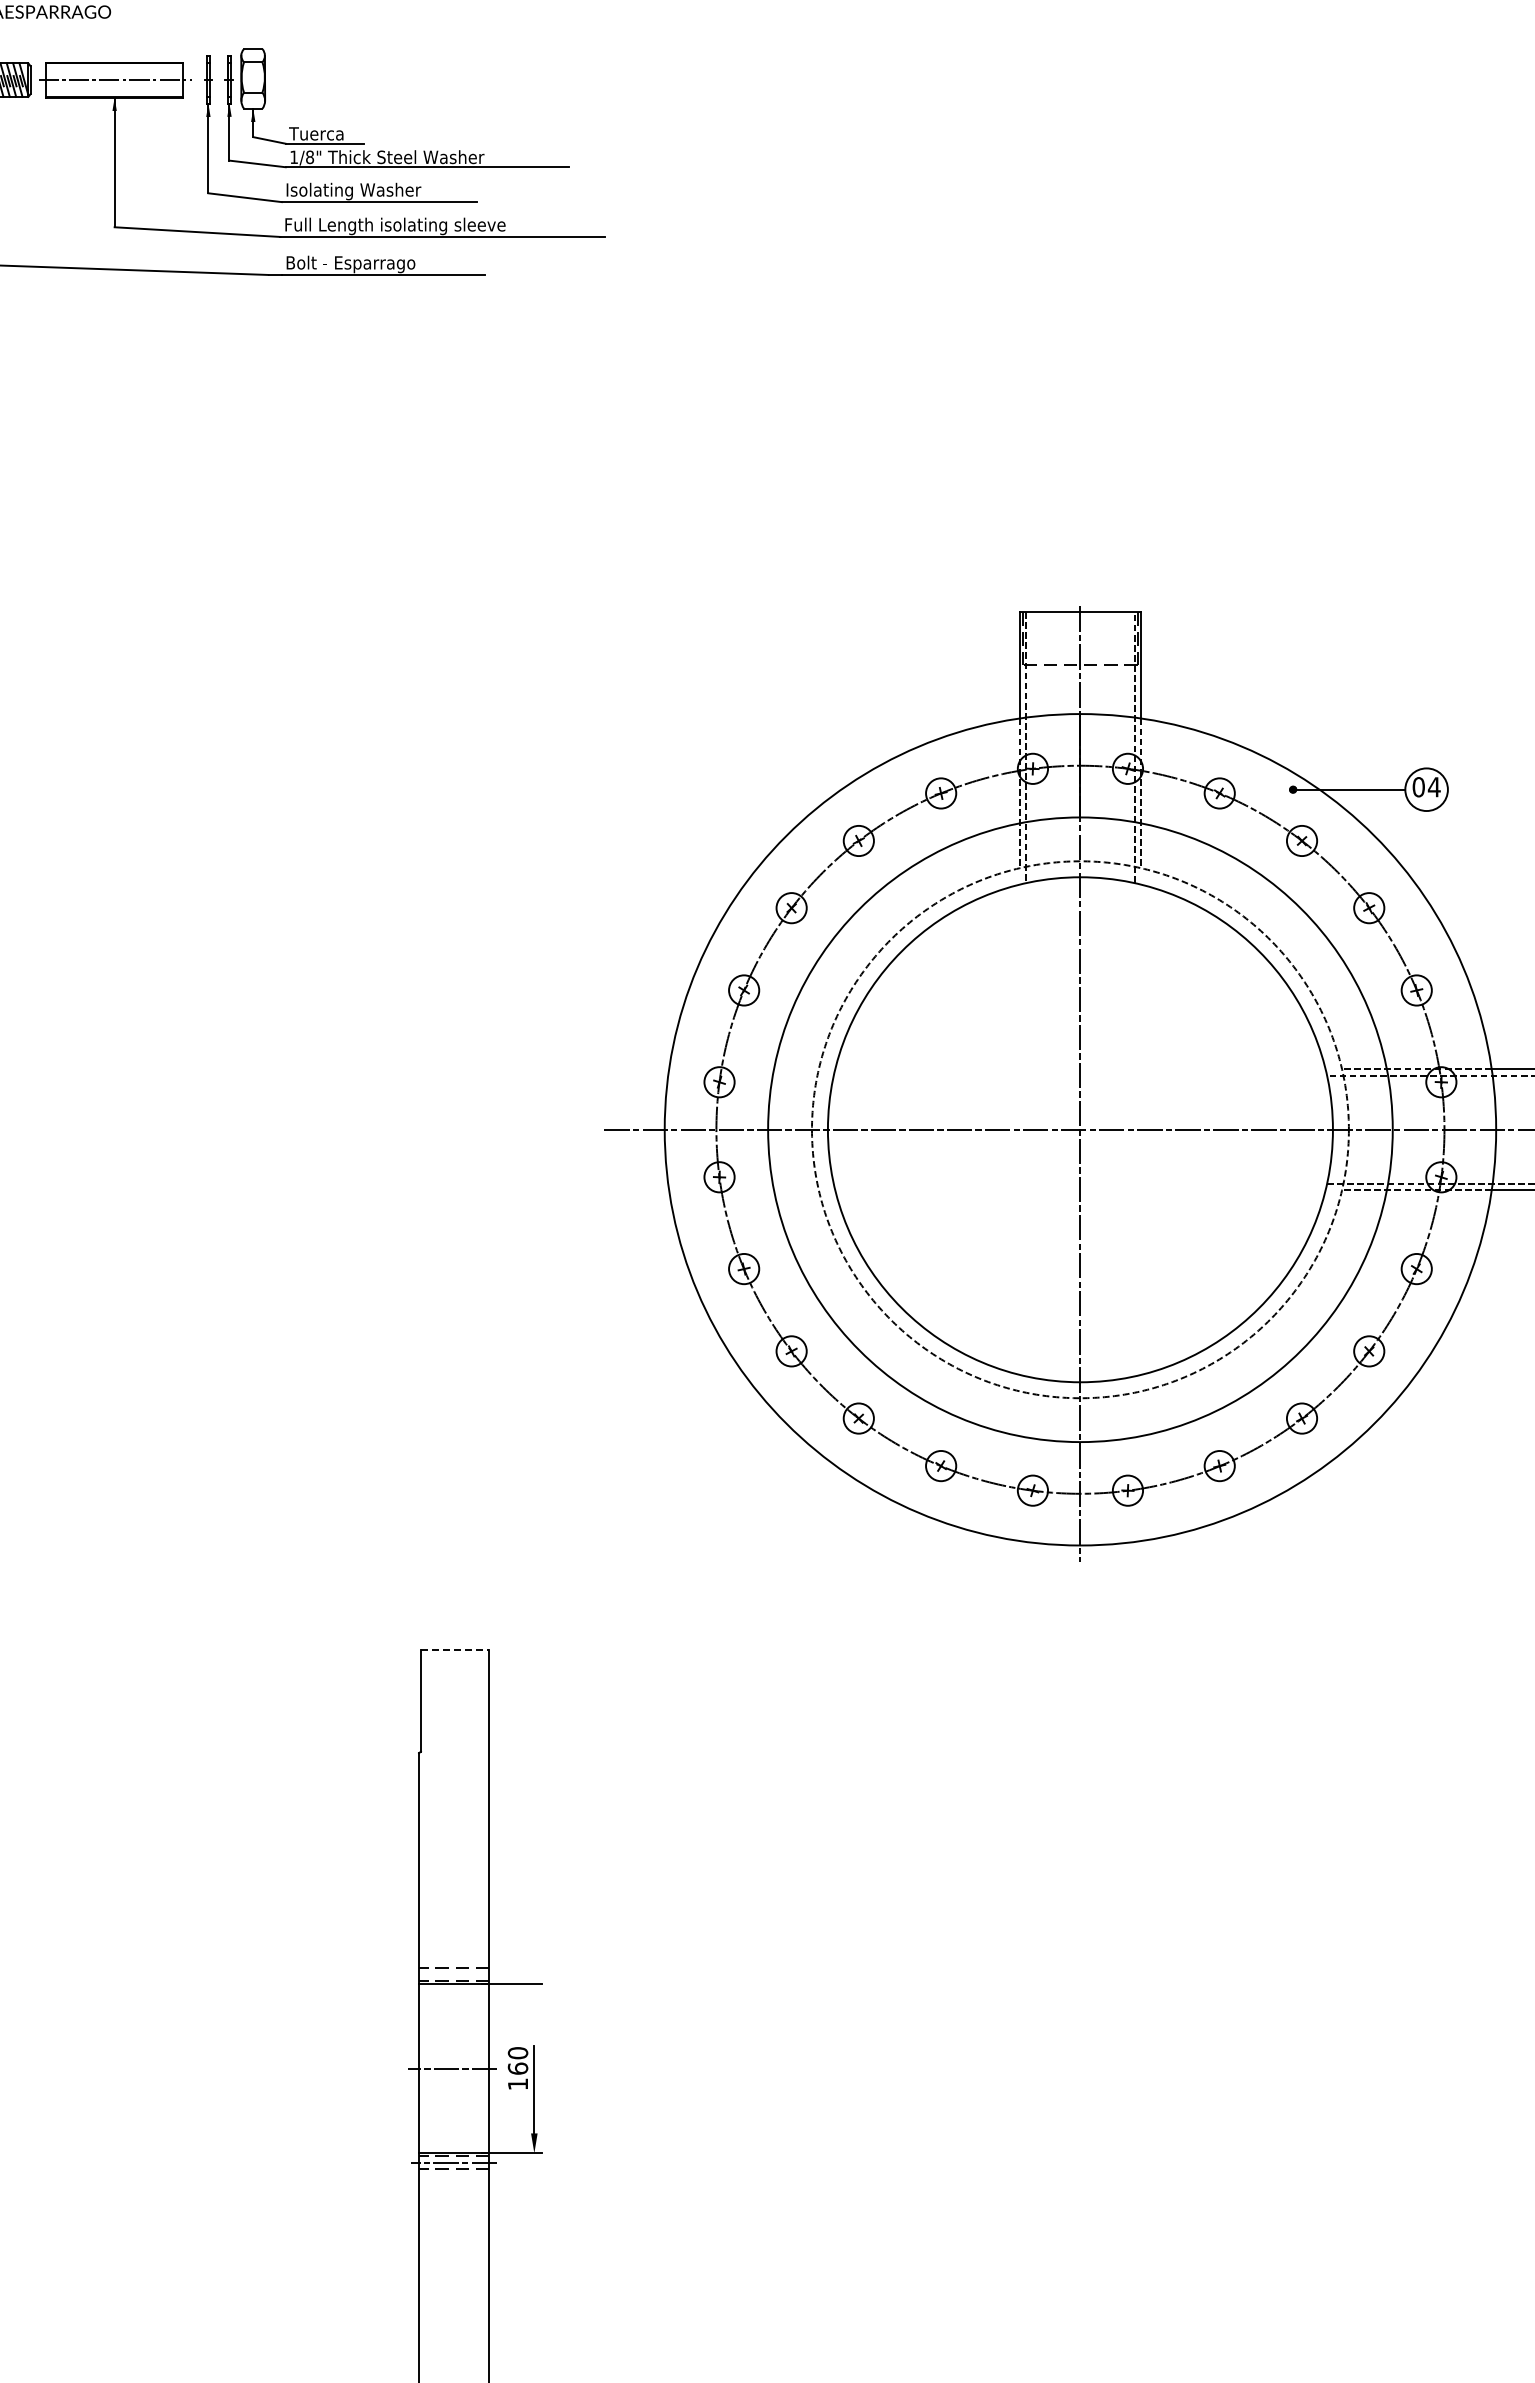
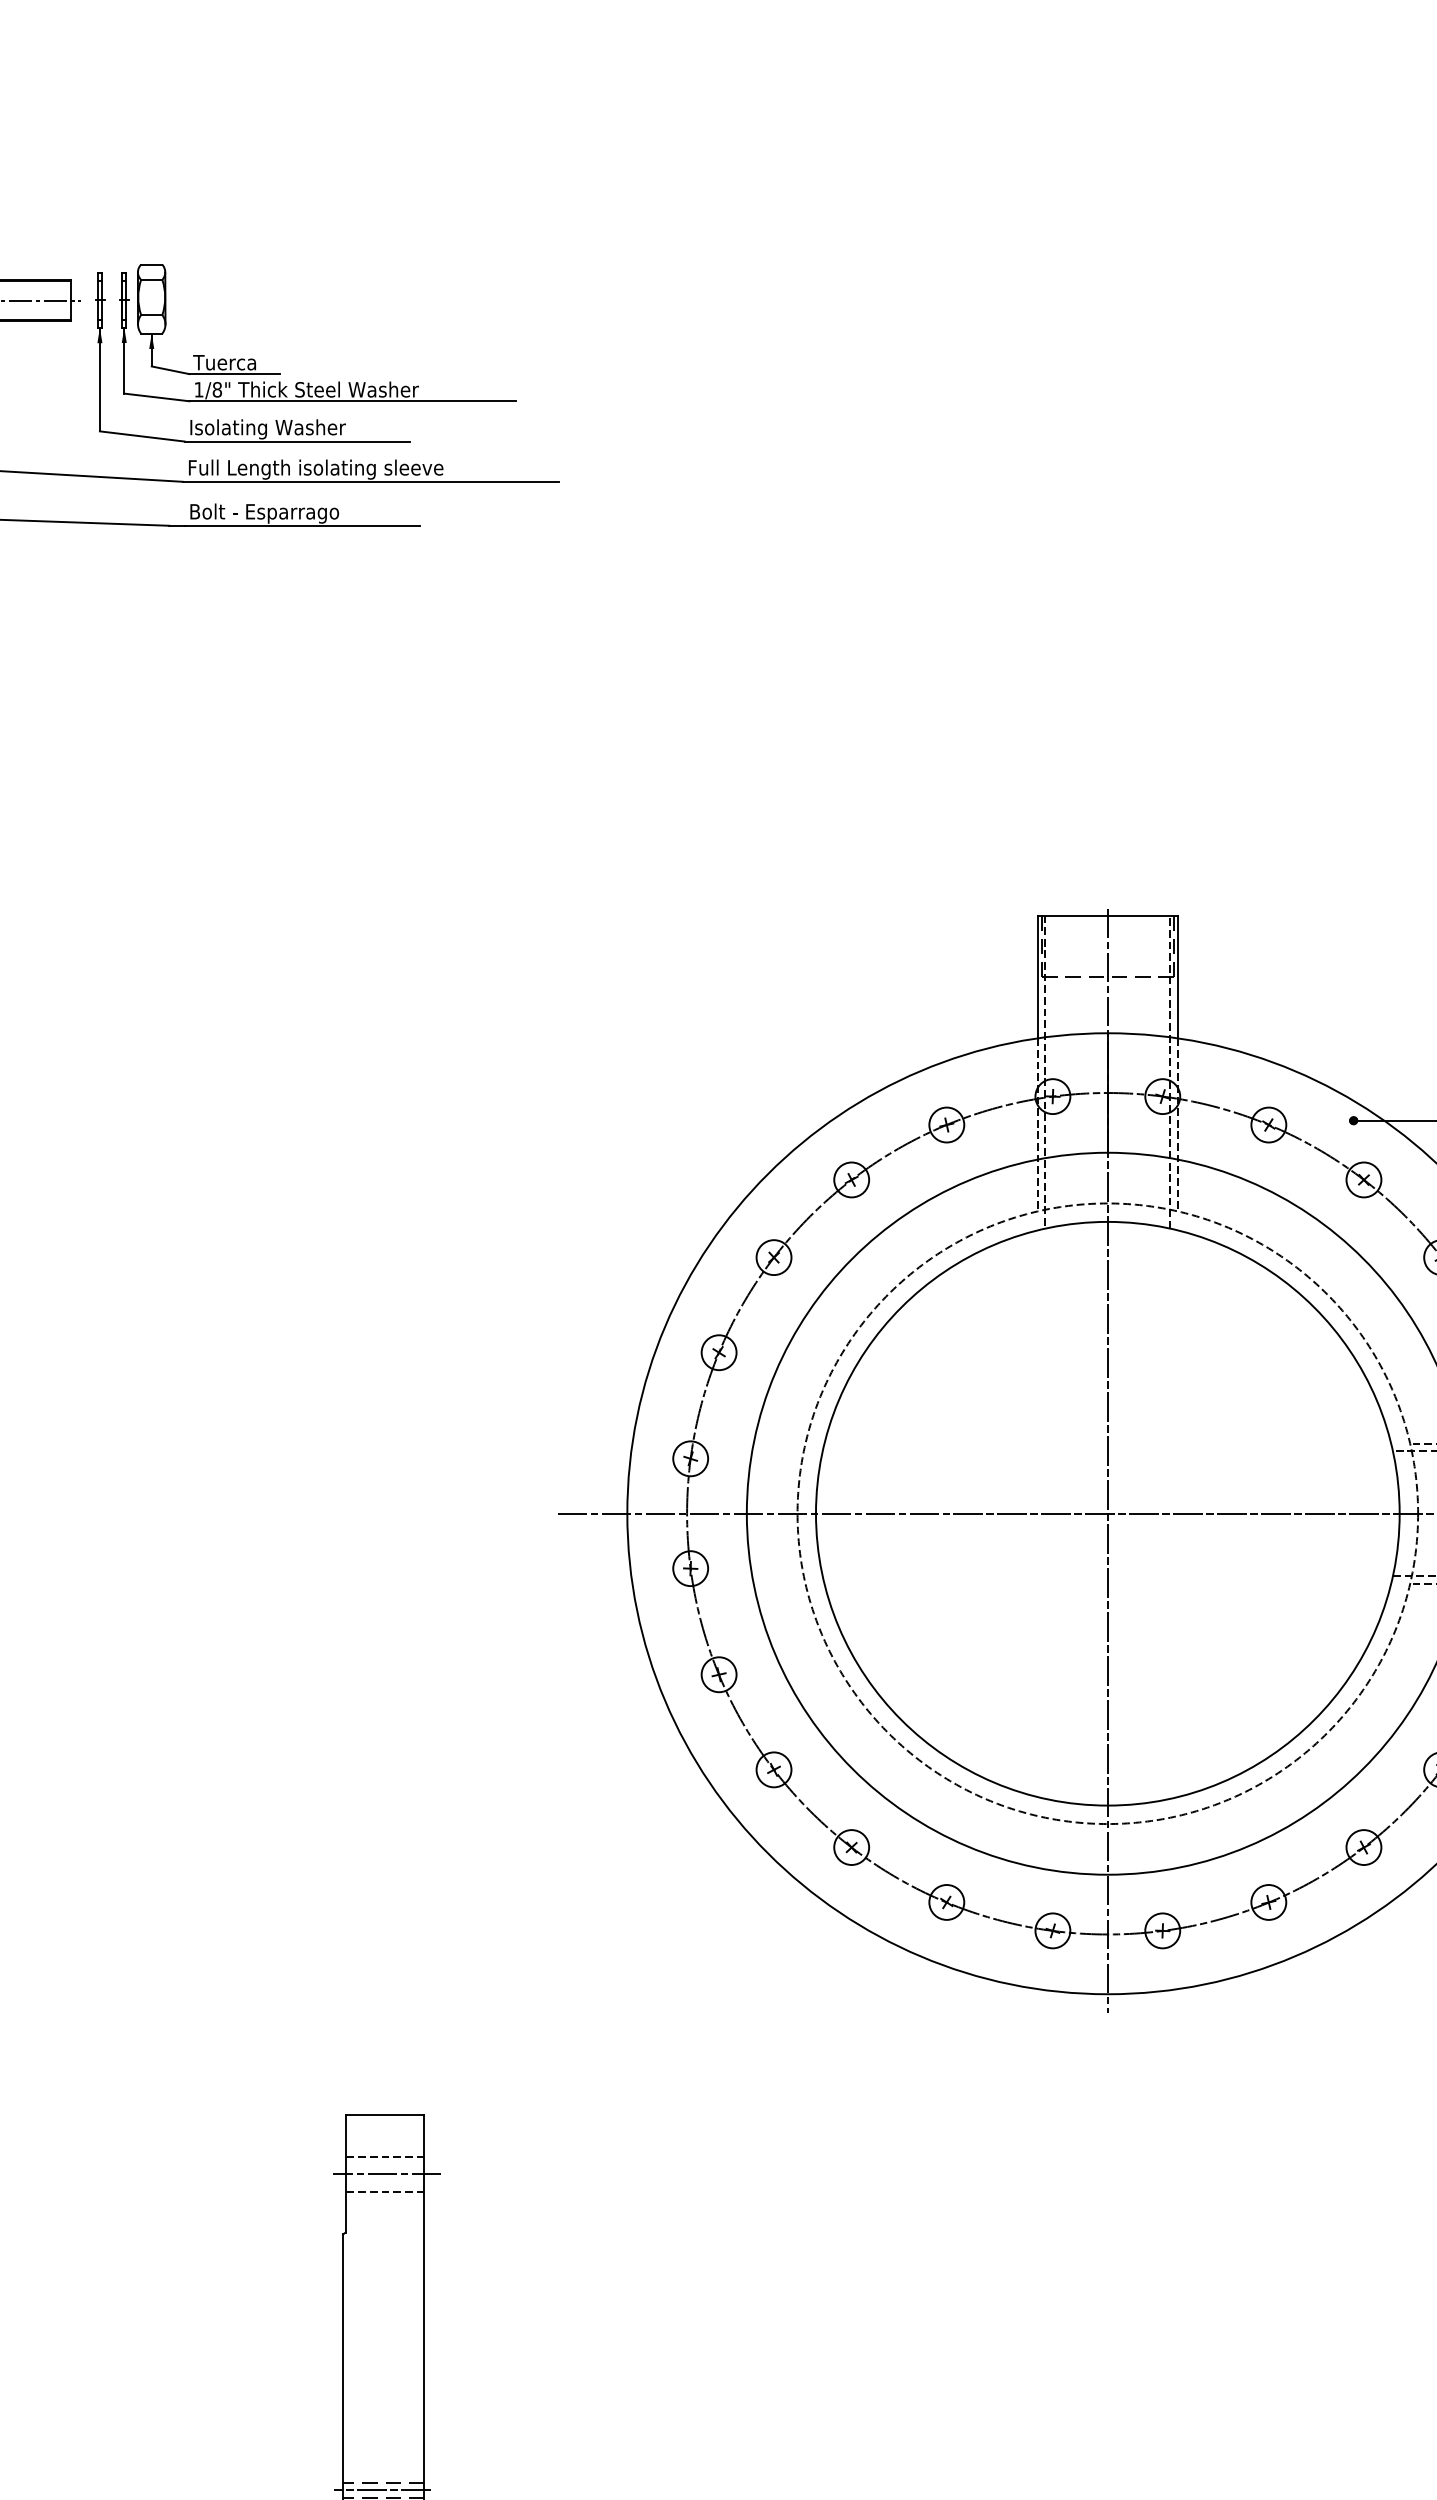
line: (455, 1649) -> (385, 2114), dashed -> solid
line: (454, 1686) -> (384, 2157), added
line: (456, 1701) -> (386, 2174), added
line: (454, 1716) -> (384, 2191), added
line: (452, 1974) -> (382, 2490), added

